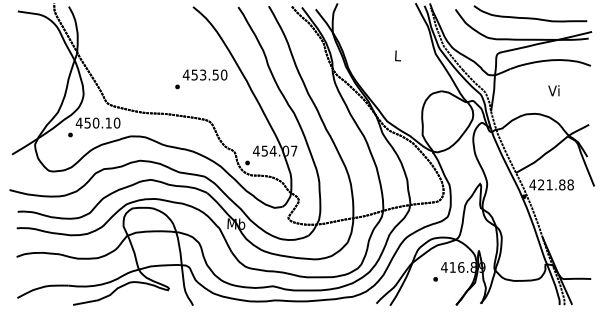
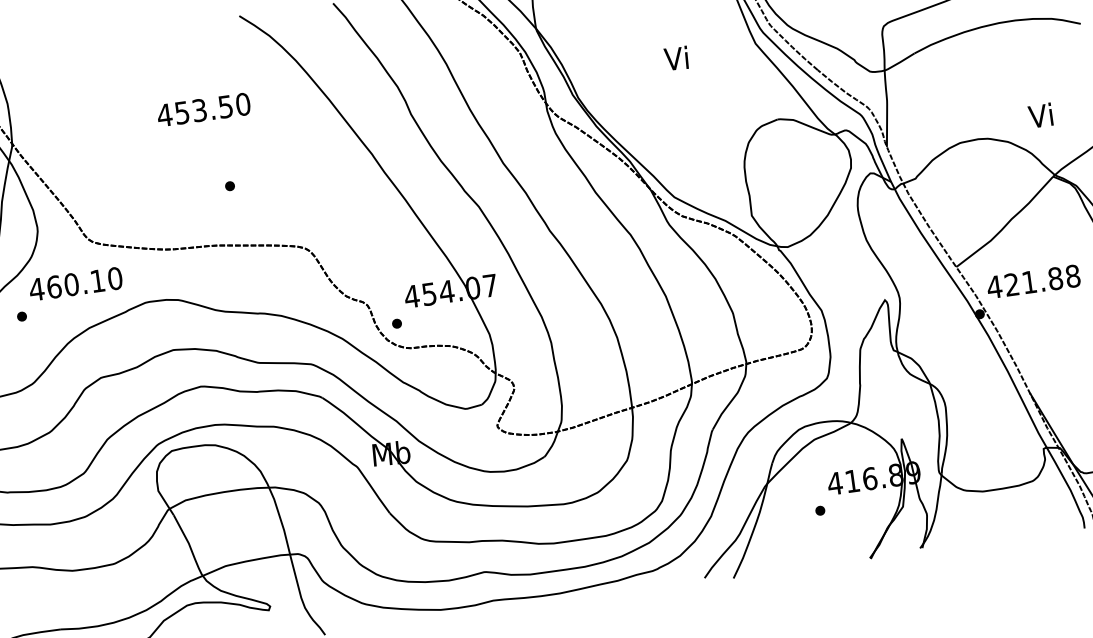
text: (396, 55) -> (674, 58), L -> Vi
text: (204, 74) -> (202, 108), moved
text: (553, 90) -> (1039, 115), moved
text: (87, 122) -> (53, 285), 450.10 -> 460.10

